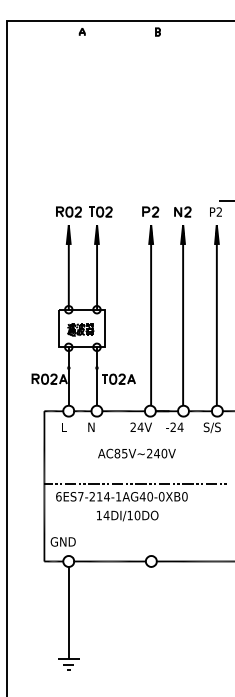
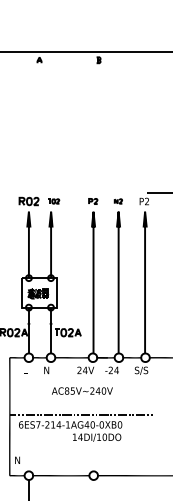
part: (100, 211) -> (53, 201), size x0.6
part: (150, 211) -> (93, 201), size x0.7
part: (182, 211) -> (118, 201), size x0.6
text: (127, 515) -> (96, 437), moved
text: (62, 541) -> (23, 460), GND -> N

